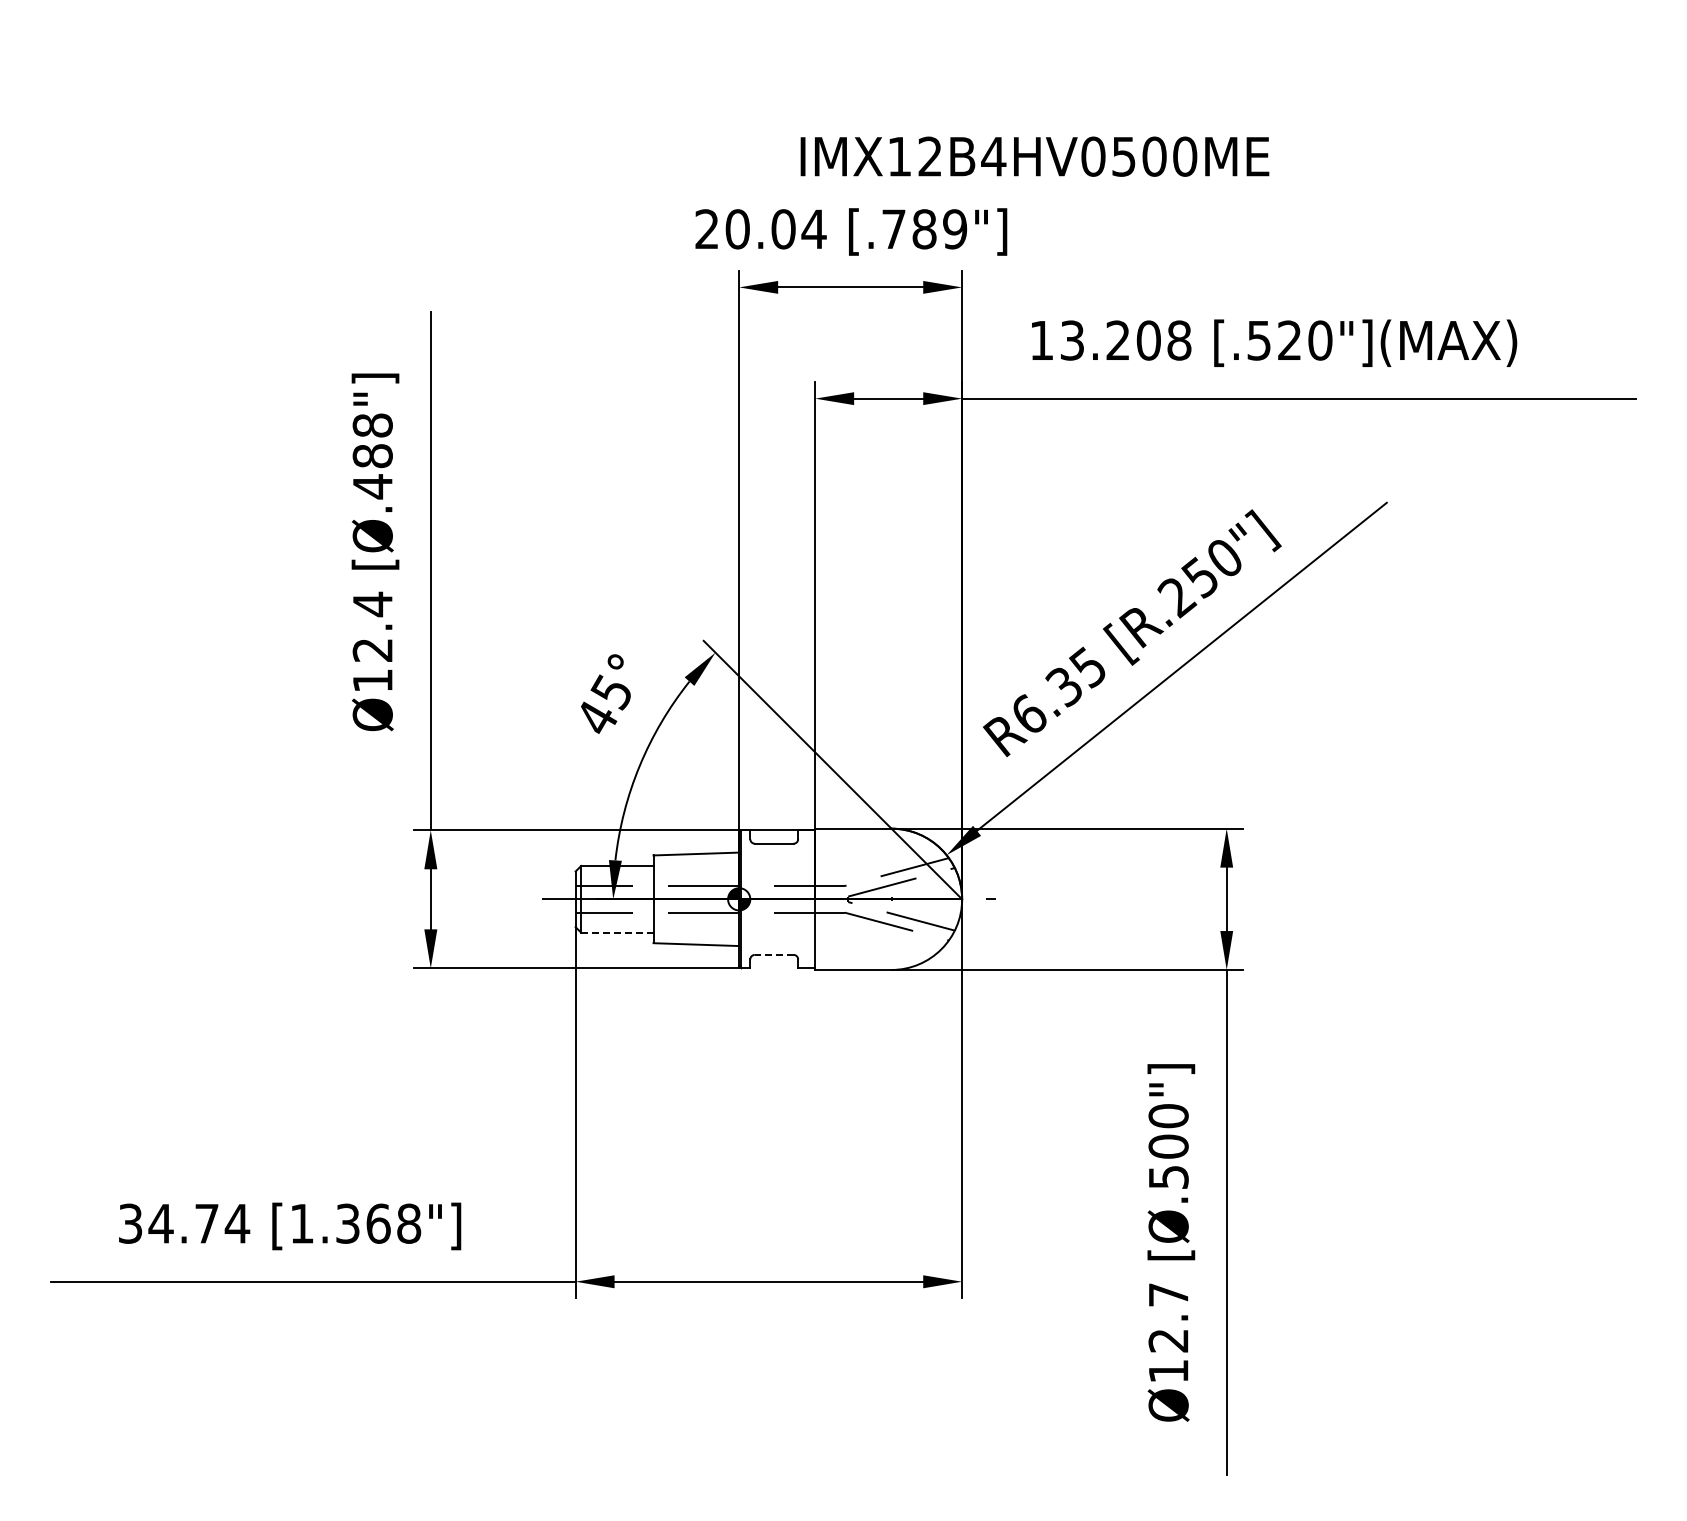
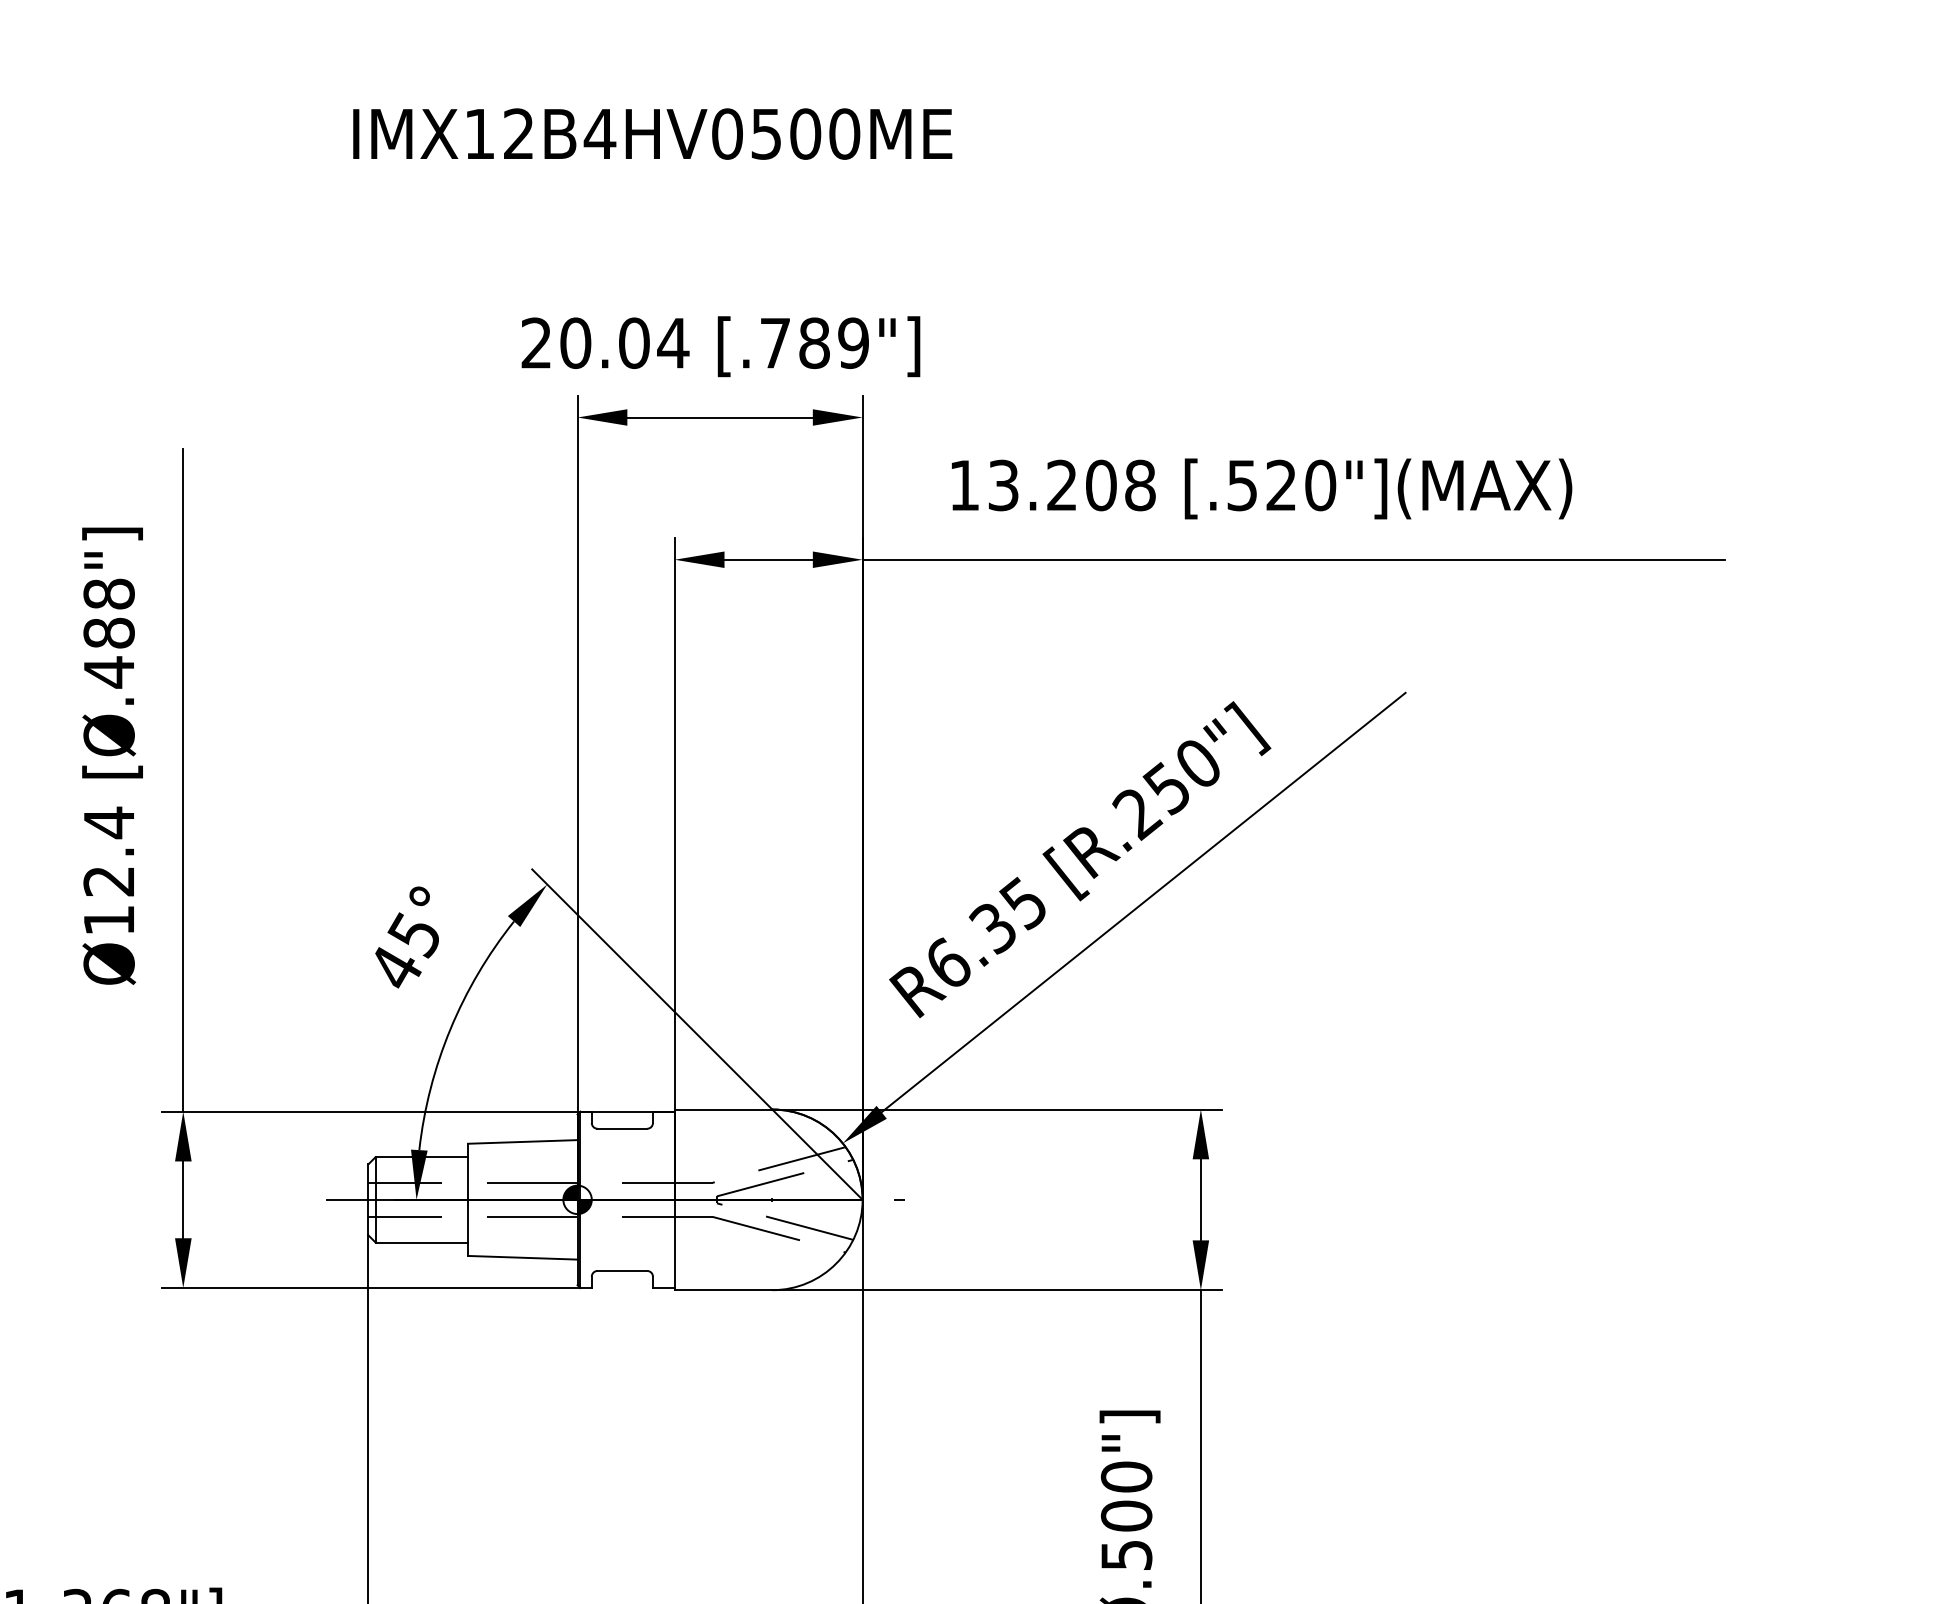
text: (1034, 156) -> (652, 133), moved
line: (617, 932) -> (421, 1242), dashed -> solid
line: (773, 954) -> (621, 1270), dashed -> solid

